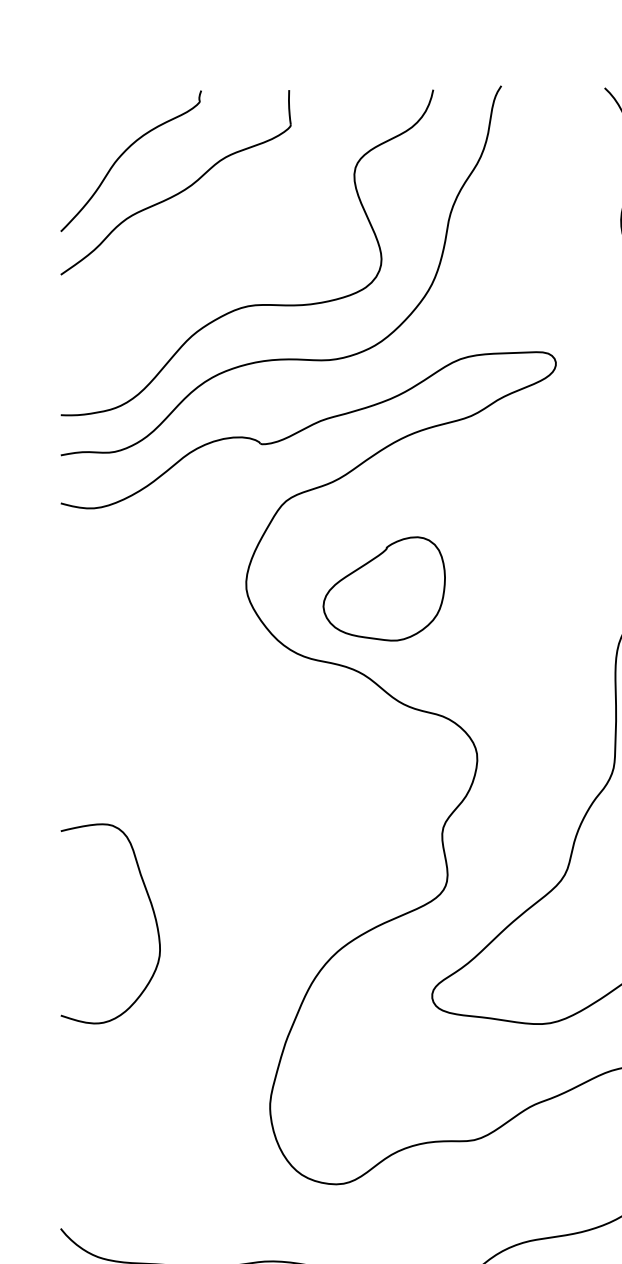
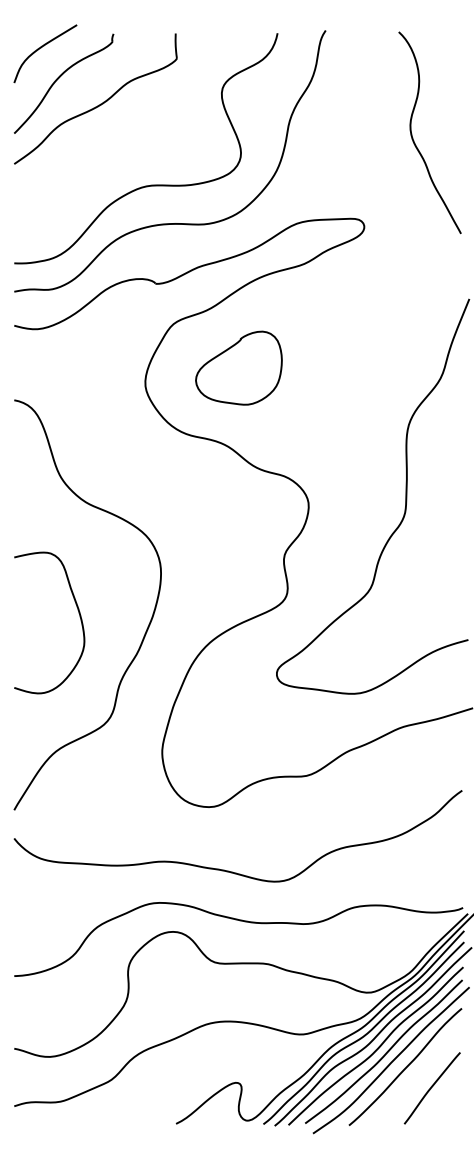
curve: (99, 111) -> (41, 48), added
part: (383, 587) -> (238, 367), moved
curve: (247, 931) -> (146, 628), added

